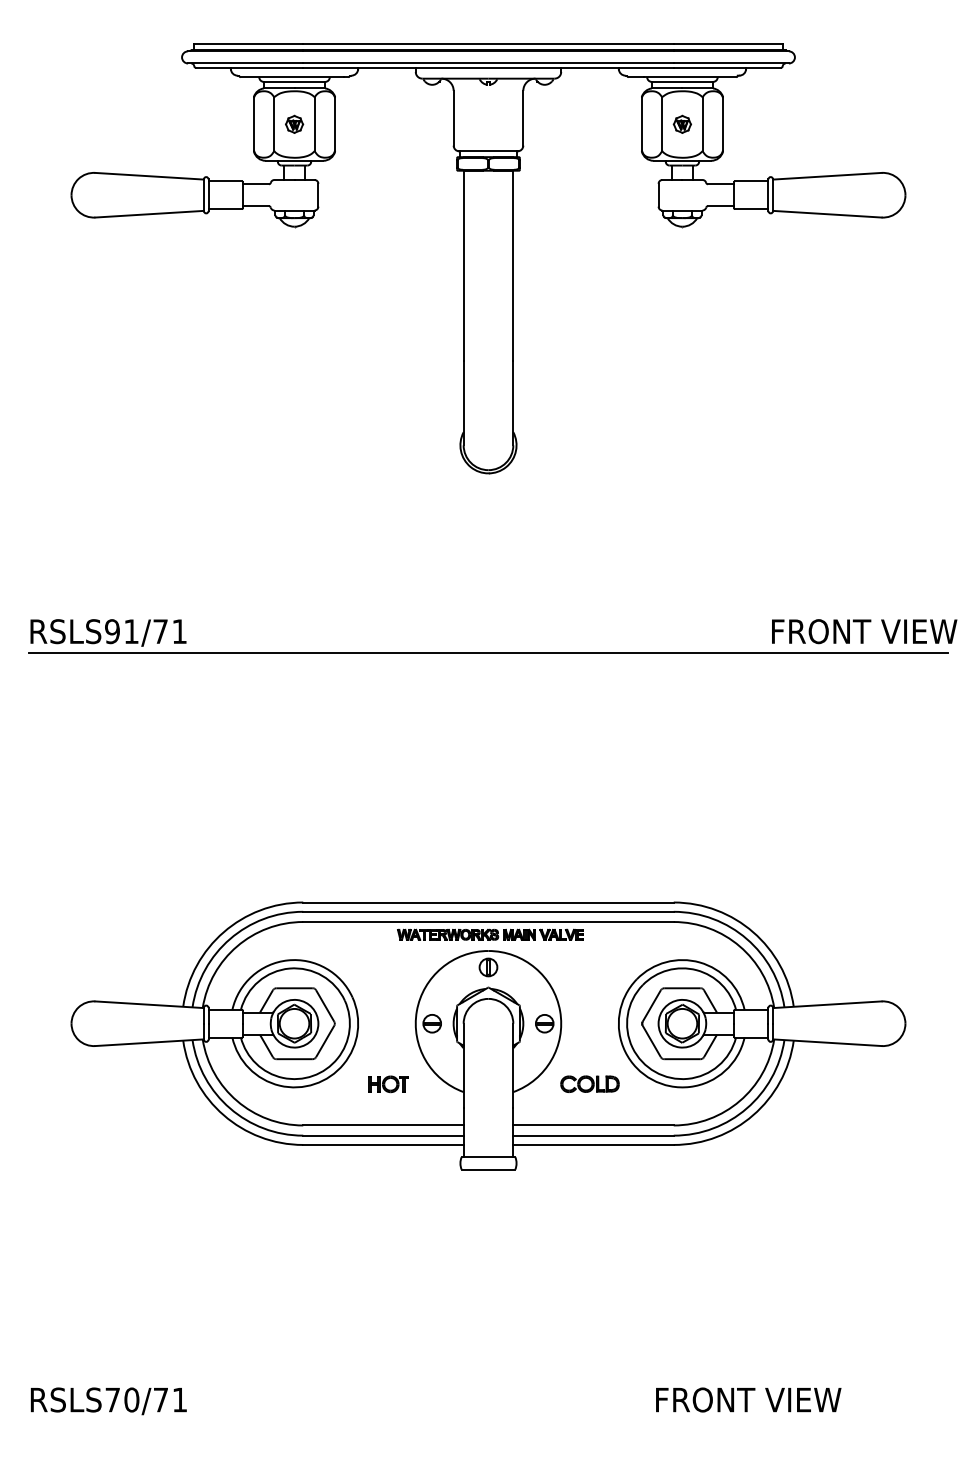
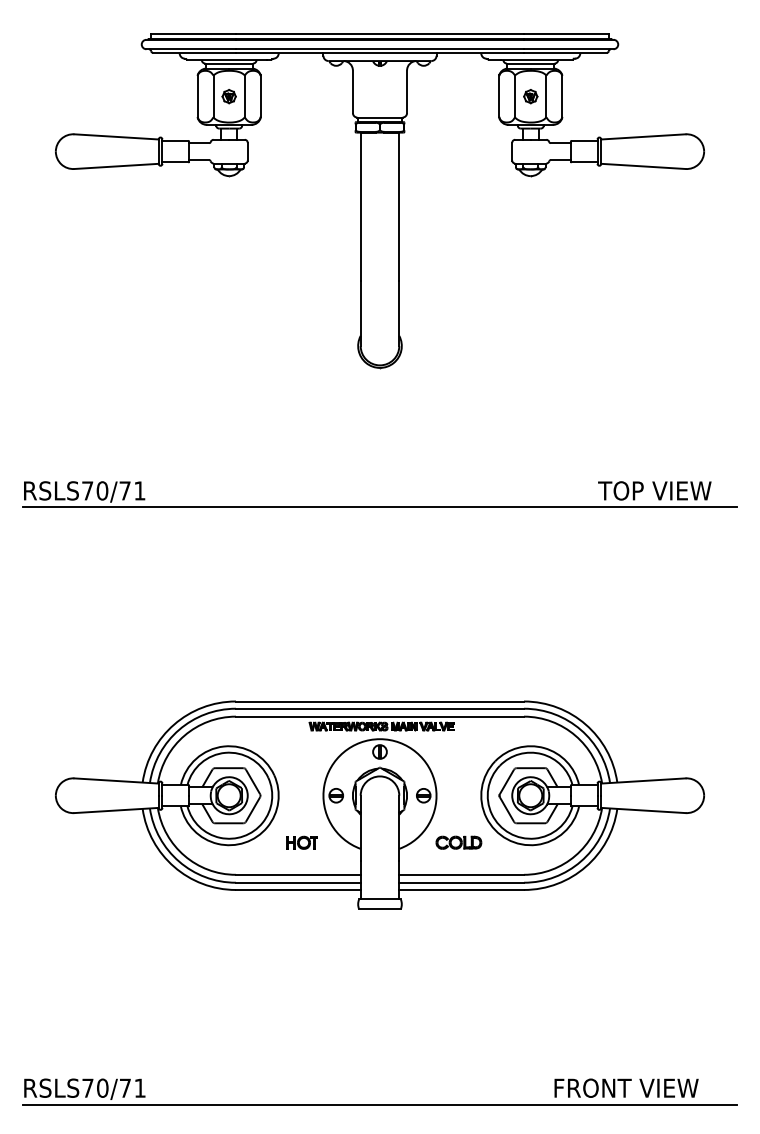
text: (122, 631) -> (95, 490), RSLS91/71 -> RSLS70/71
text: (863, 631) -> (671, 490), FRONT VIEW -> TOP VIEW
text: (748, 1399) -> (626, 1087), moved
line: (488, 1421) -> (380, 1104), added

